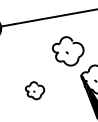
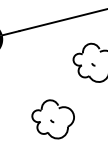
part: (34, 90) -> (52, 118), size x1.67

